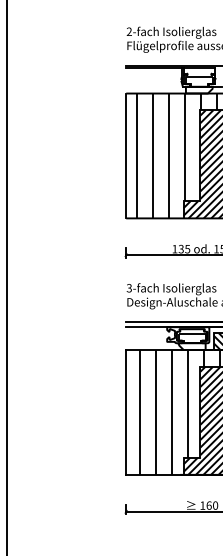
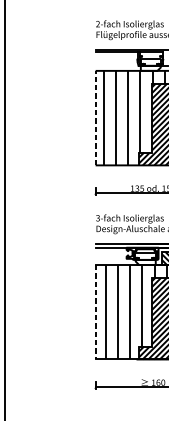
line: (126, 155) -> (95, 117), solid -> dashed
line: (126, 412) -> (95, 312), solid -> dashed

